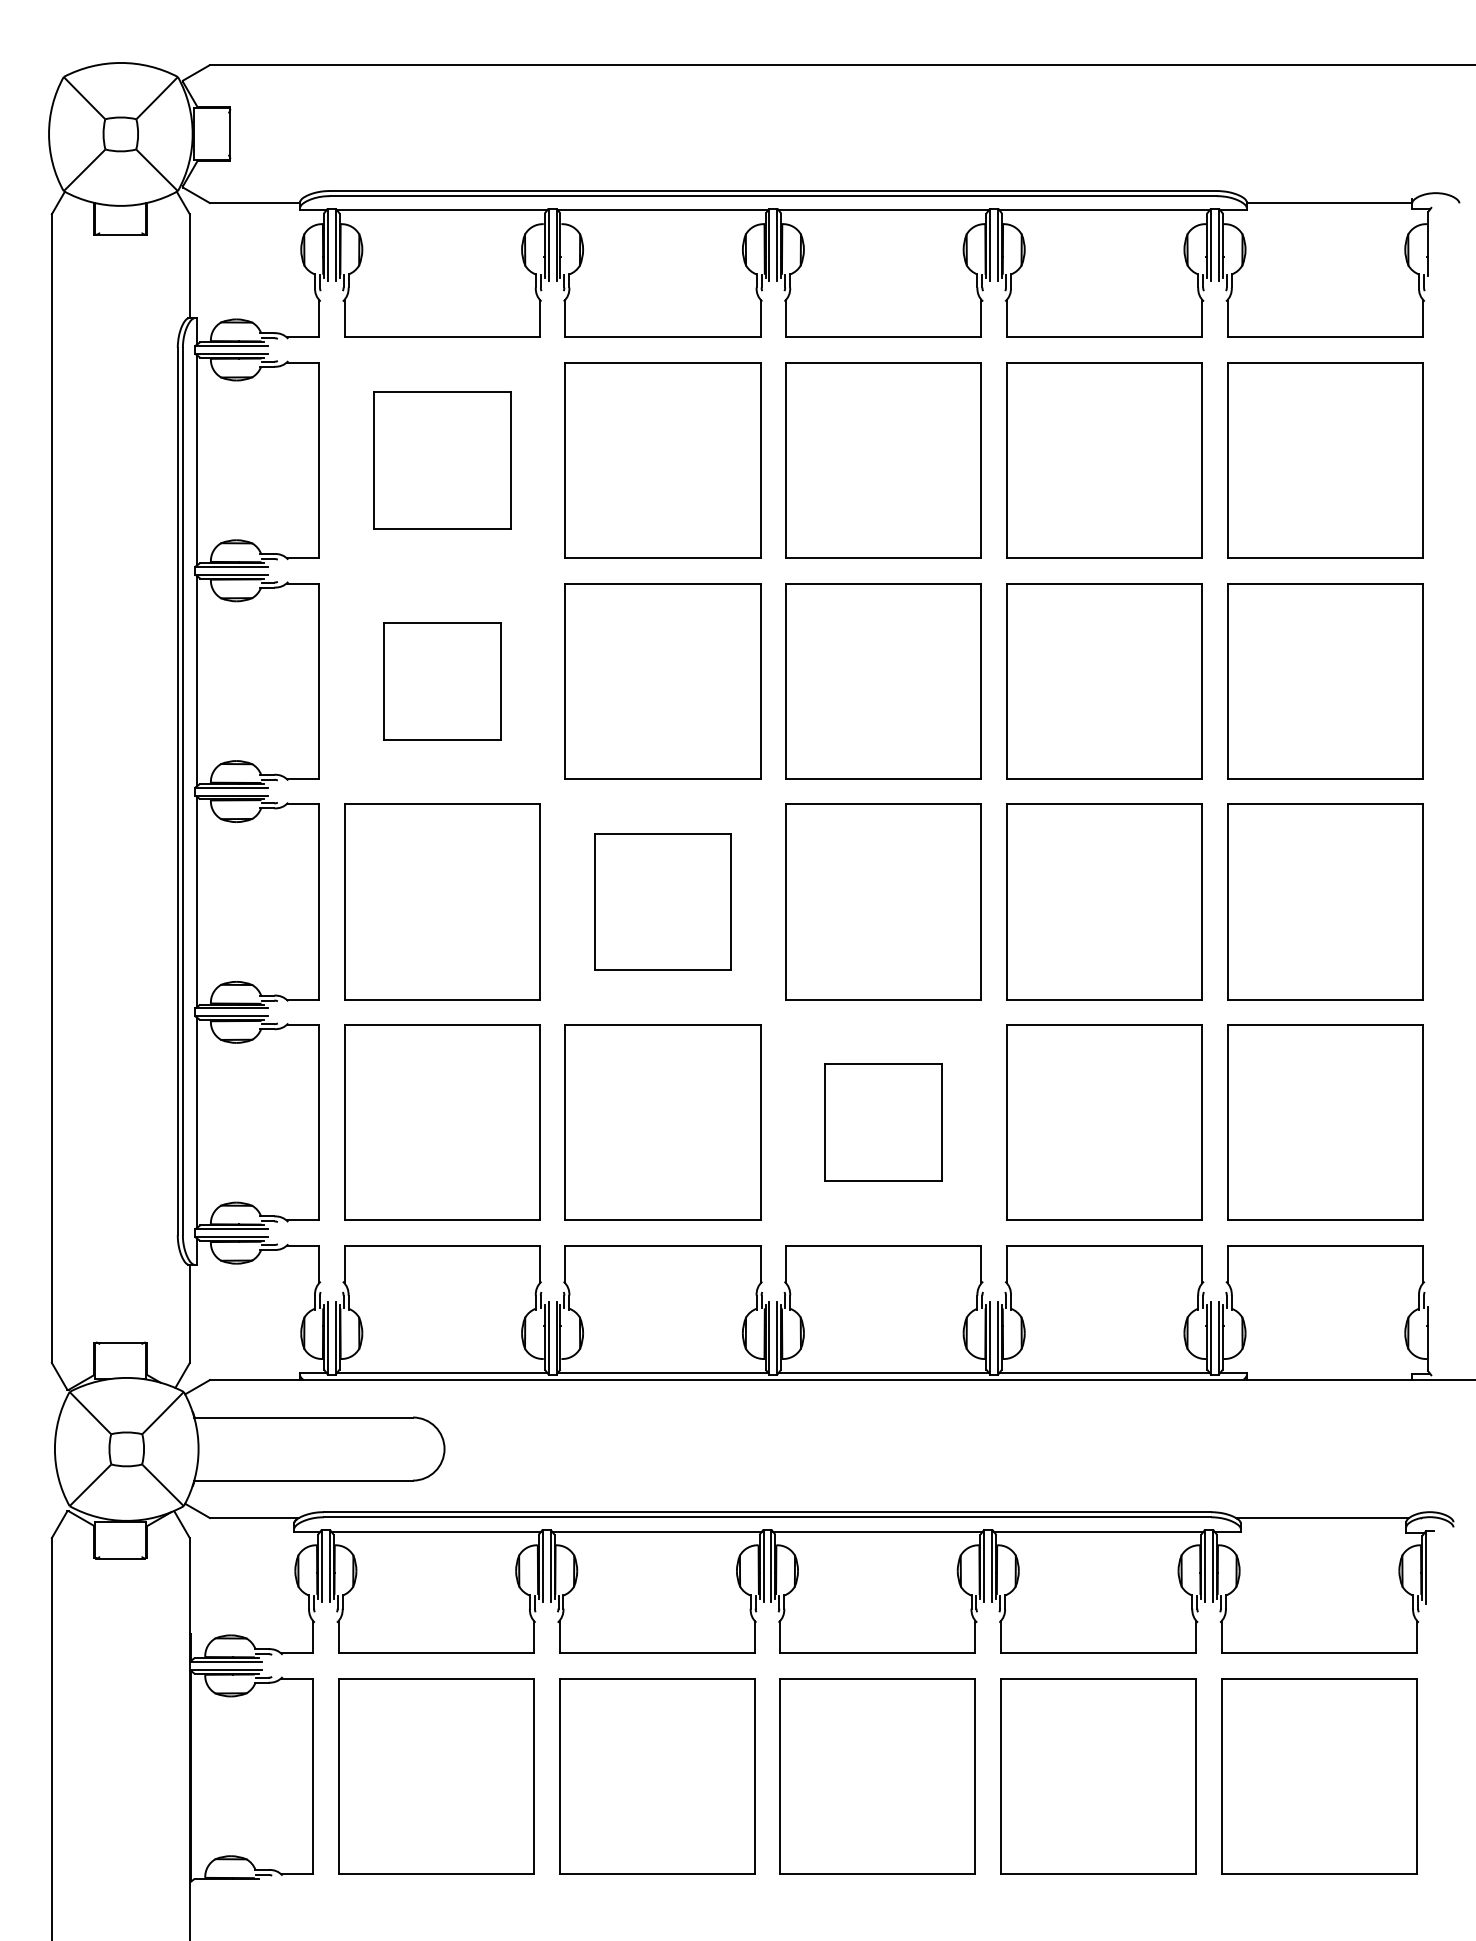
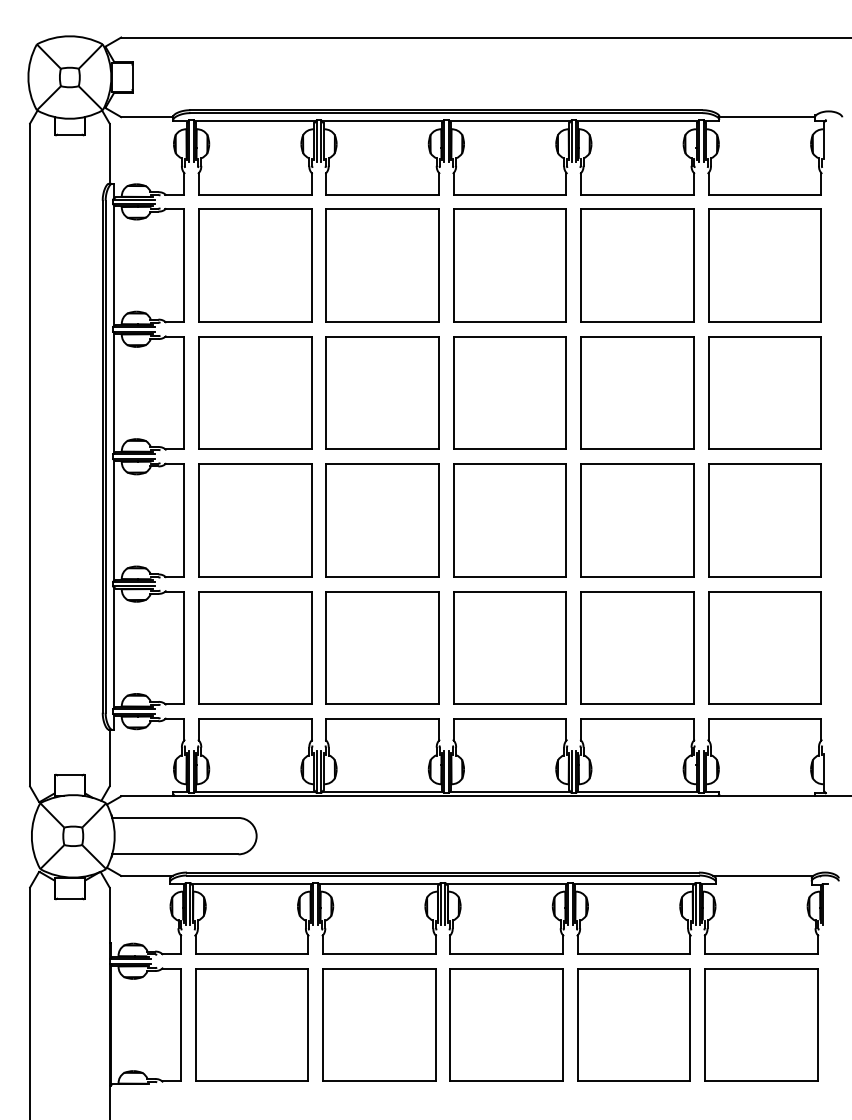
part: (442, 460) -> (255, 265), size x1.43
part: (442, 680) -> (255, 392), size x1.67
part: (662, 902) -> (382, 520), size x1.43
part: (882, 1122) -> (509, 647), size x1.67

